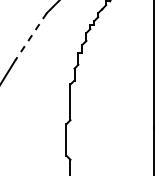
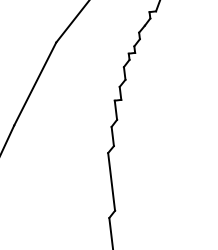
line: (30, 36) -> (34, 83), dashed -> solid

